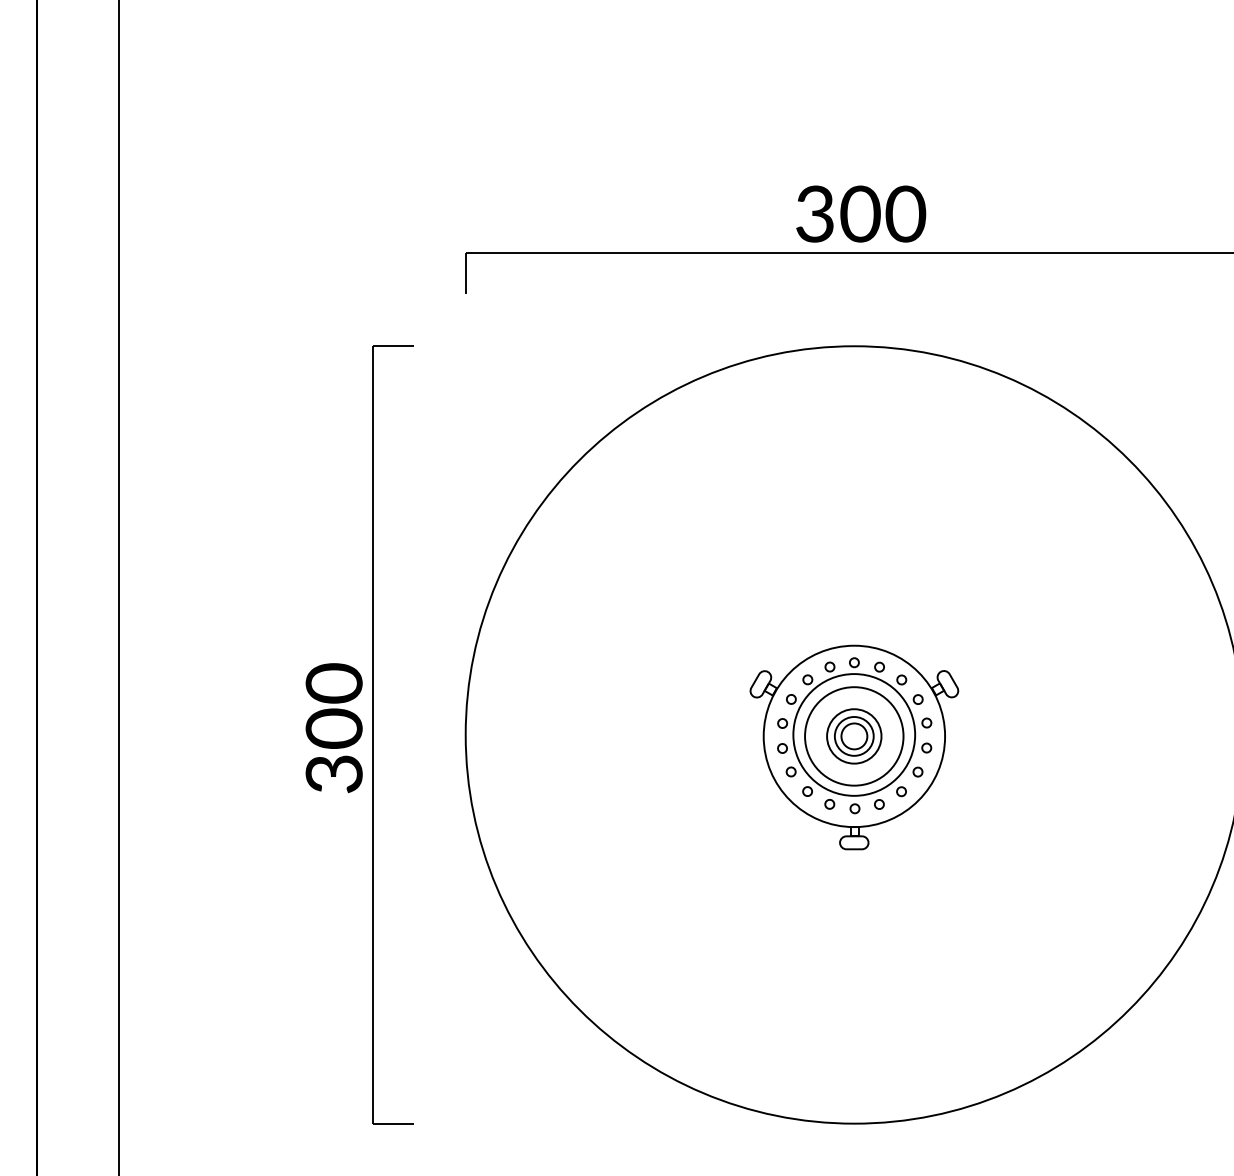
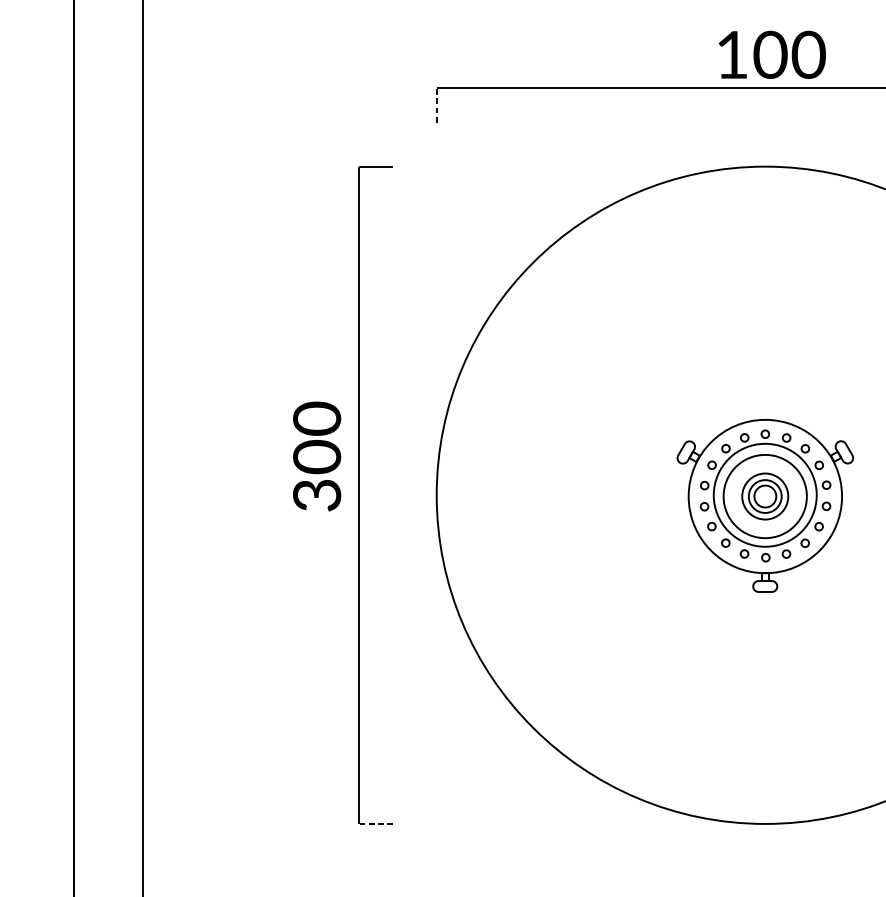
text: (814, 213) -> (731, 54), 300 -> 100
line: (465, 273) -> (436, 105), solid -> dashed
text: (333, 728) -> (316, 456), moved
line: (393, 1123) -> (375, 823), solid -> dashed

